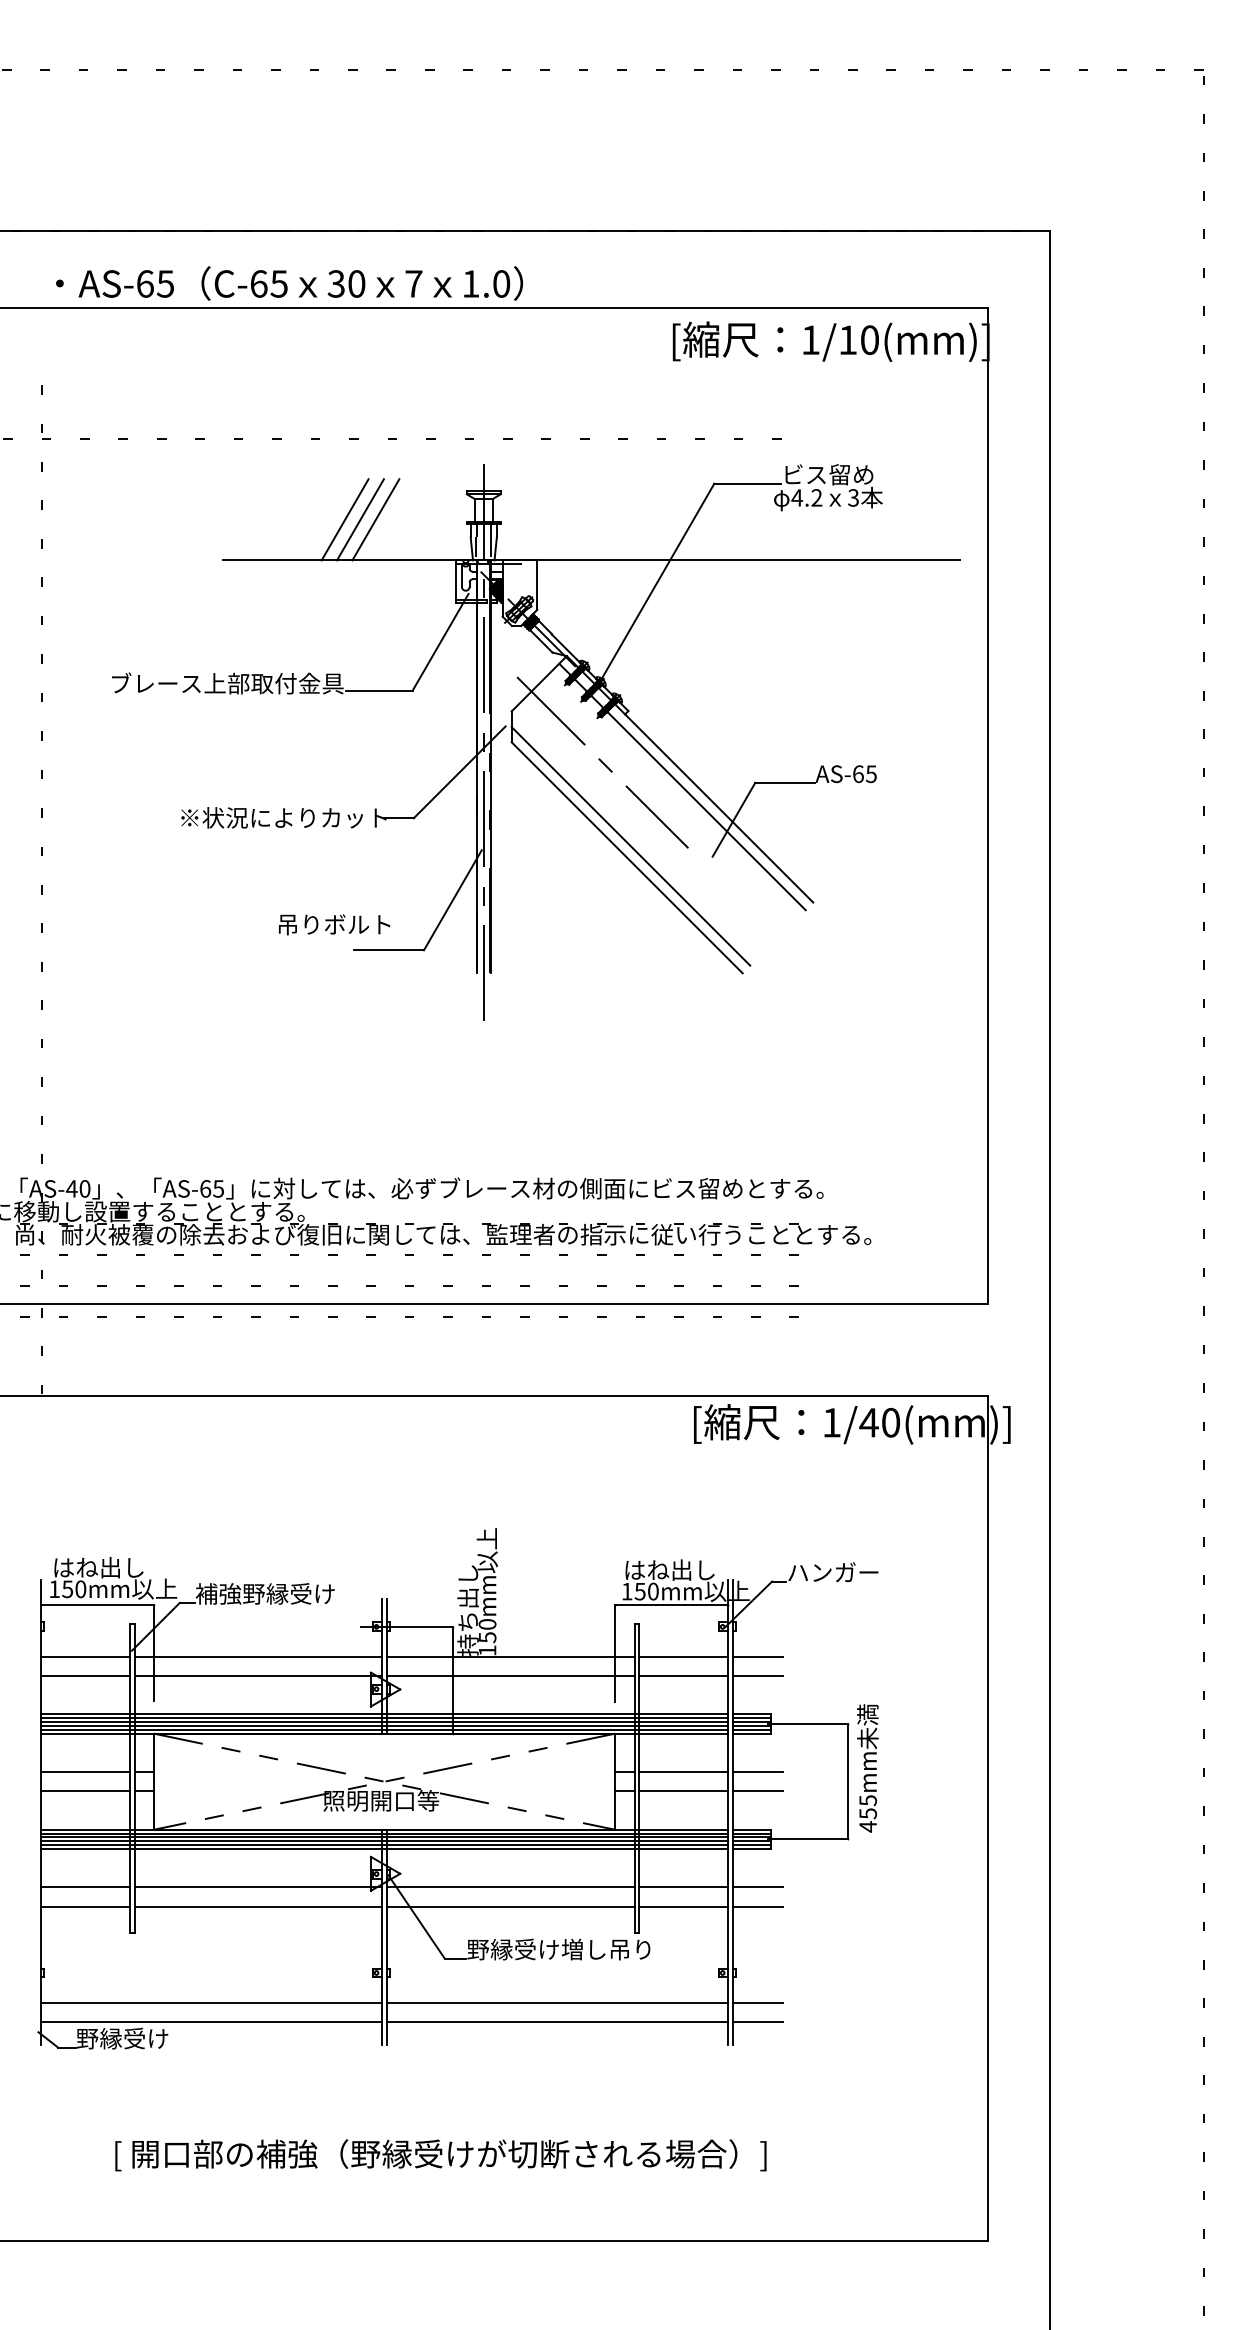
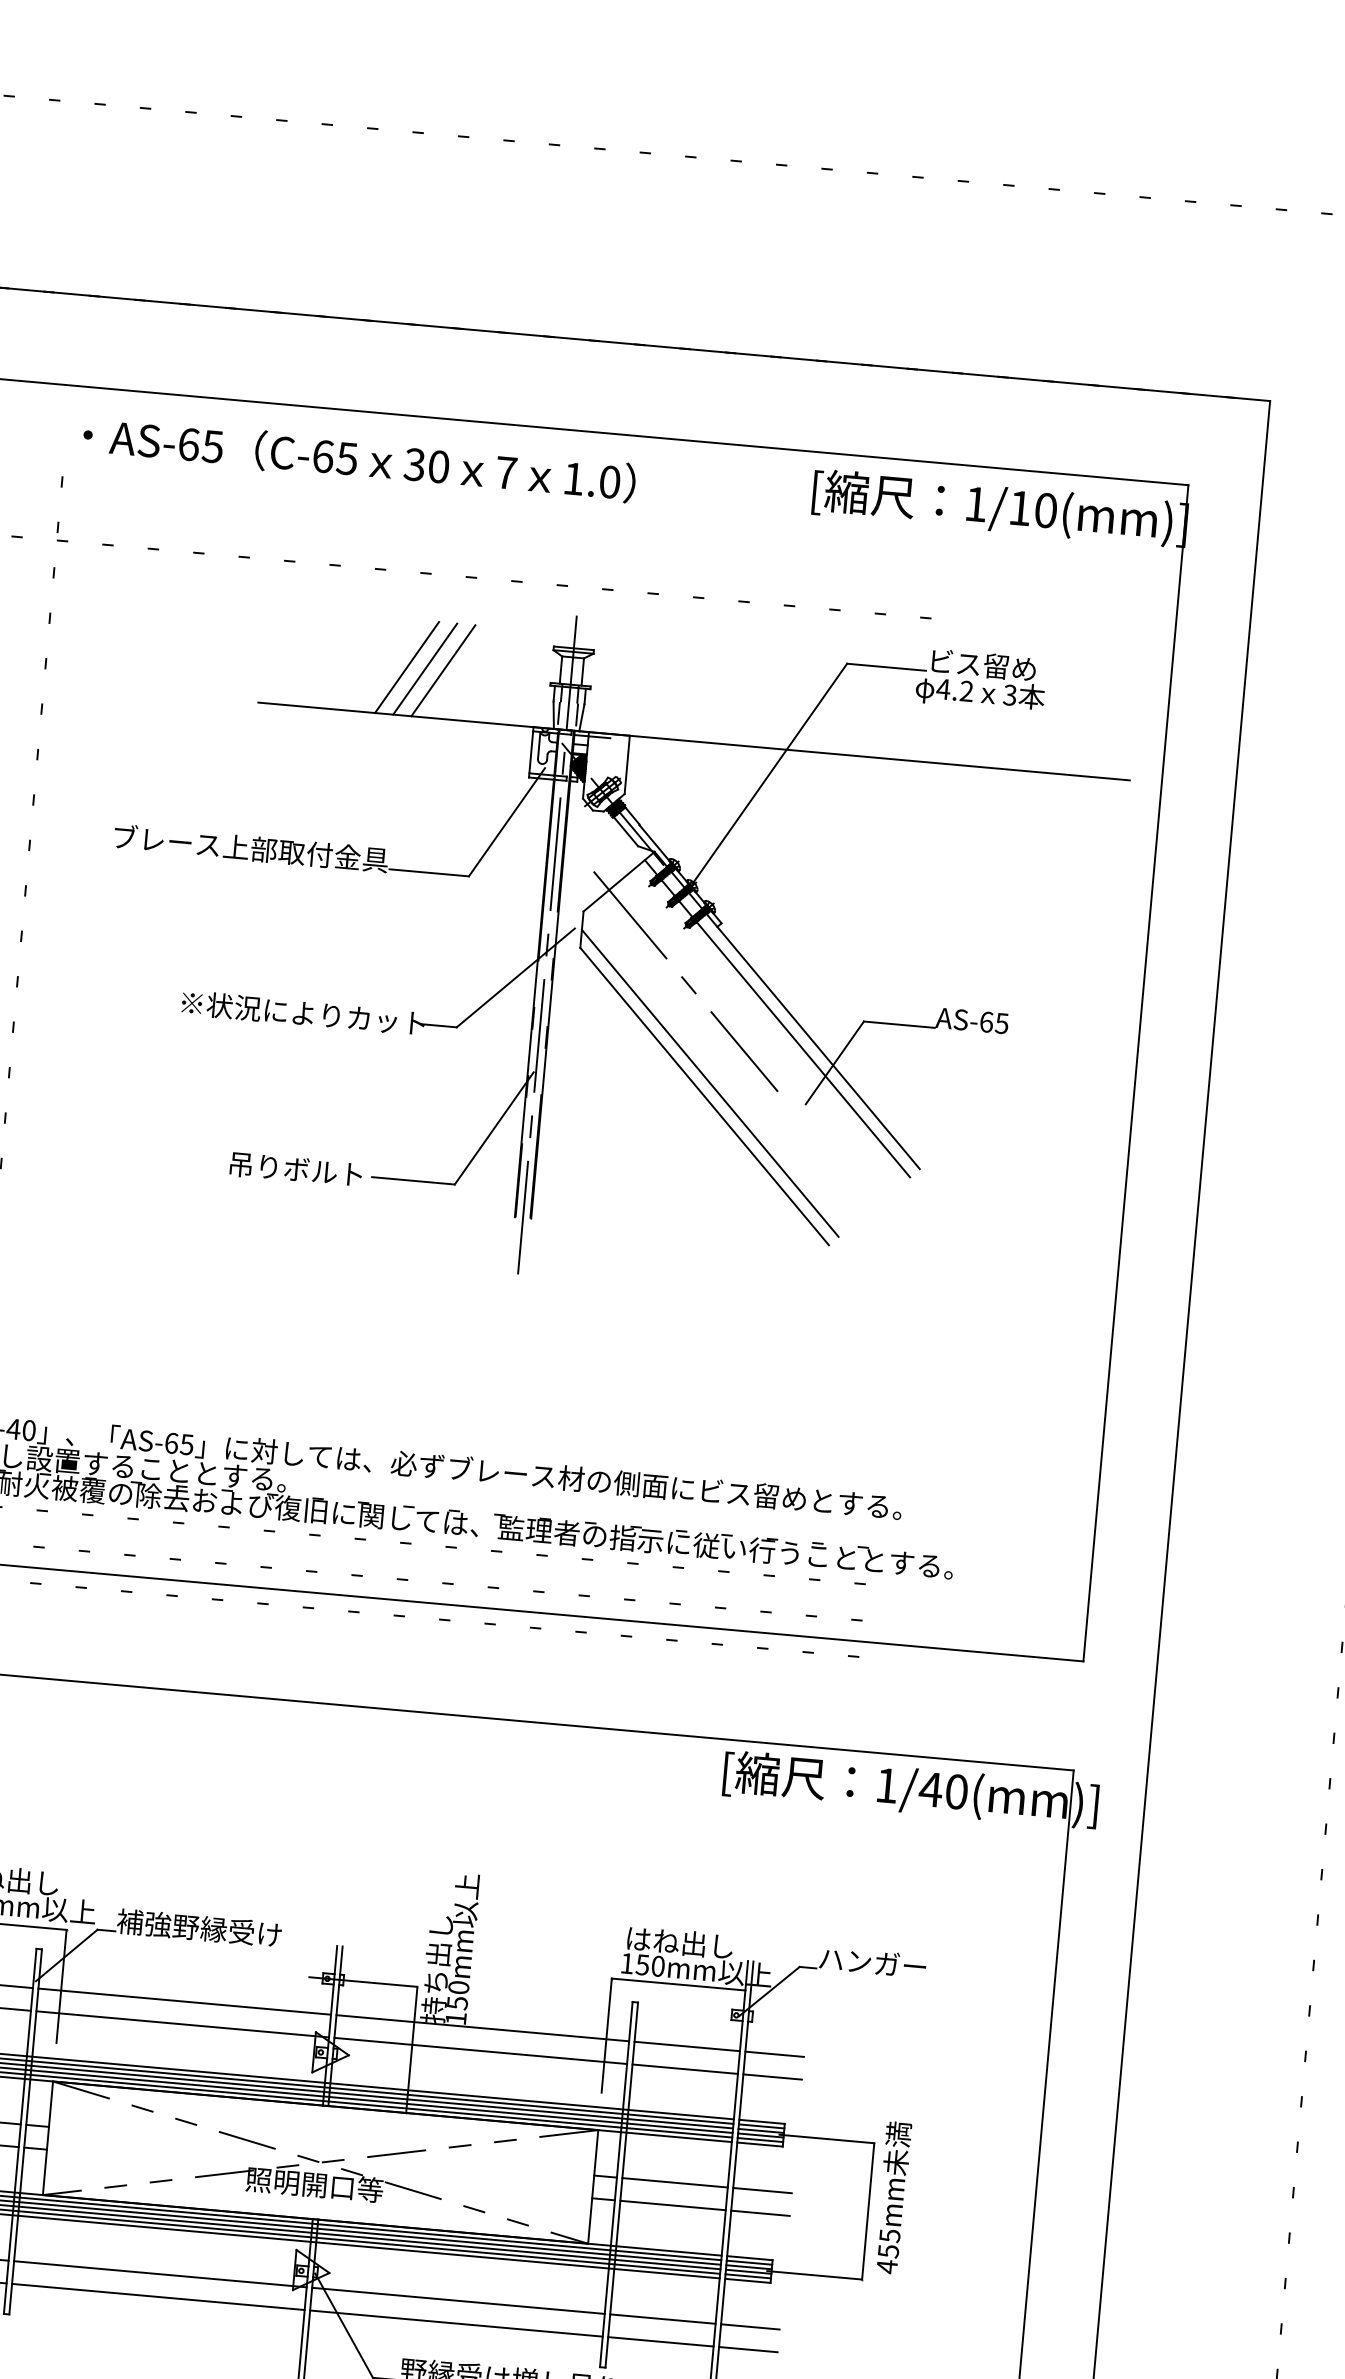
text: (289, 283) -> (359, 459), moved
text: (334, 924) -> (296, 1169), moved

